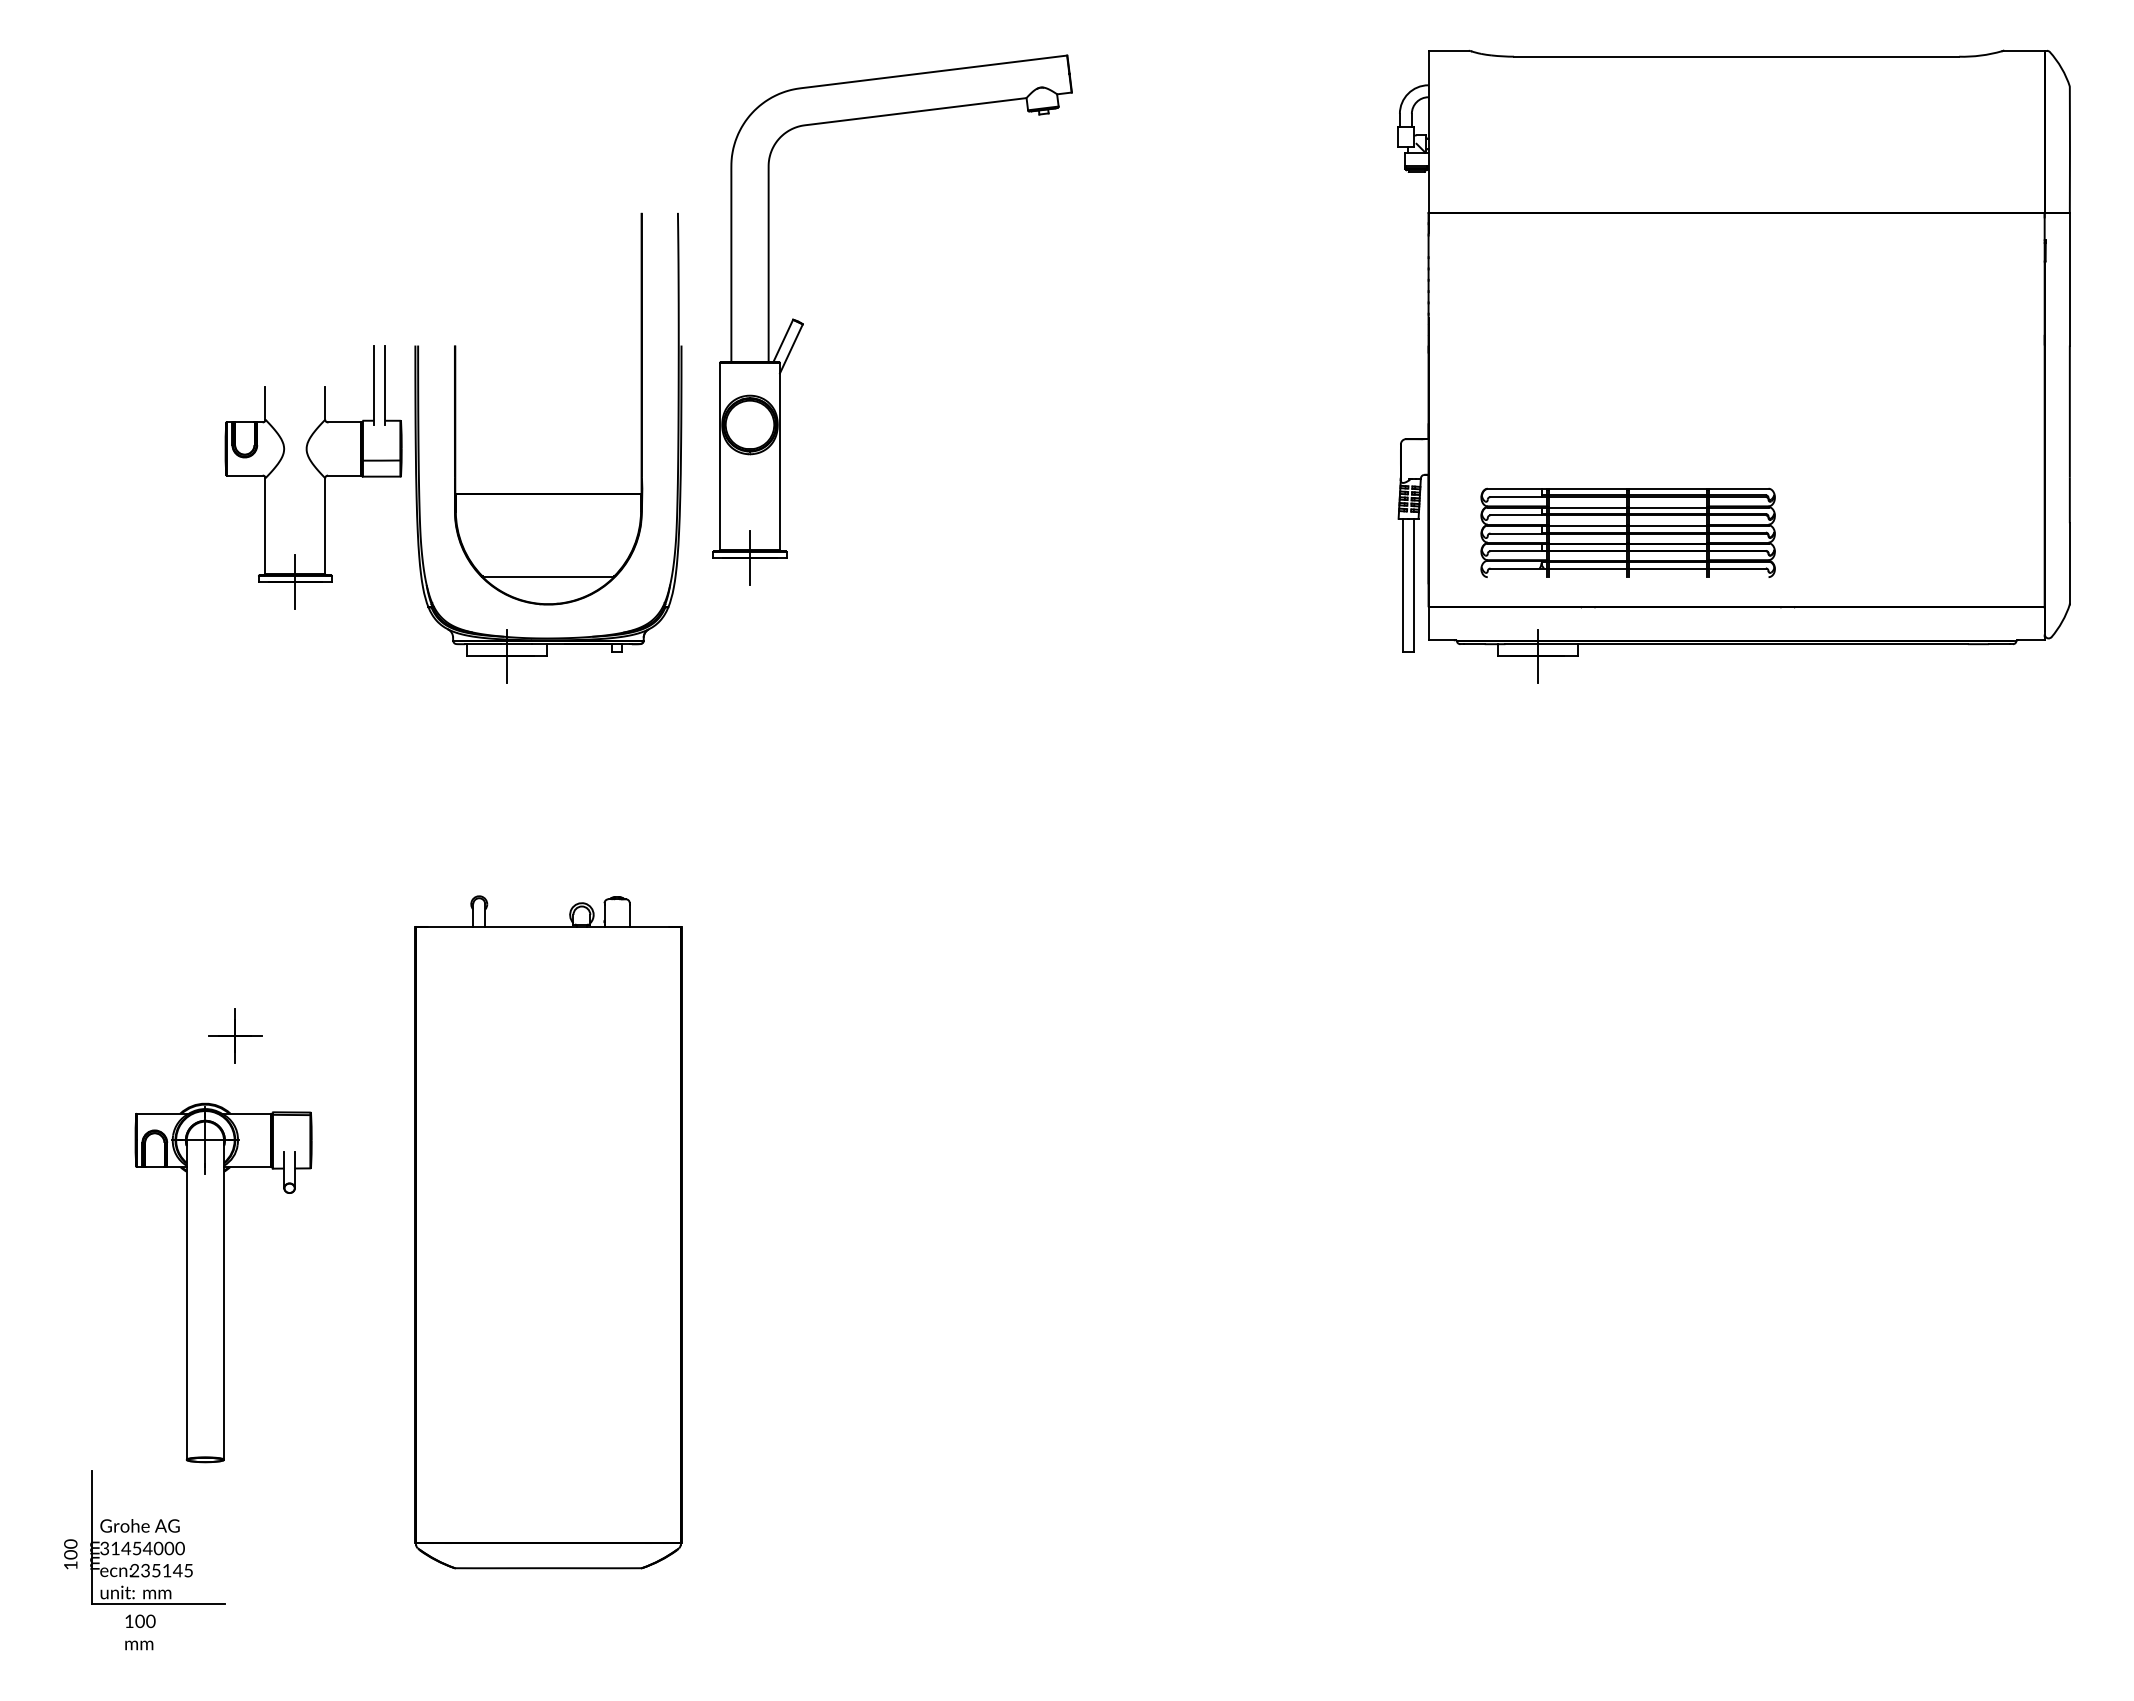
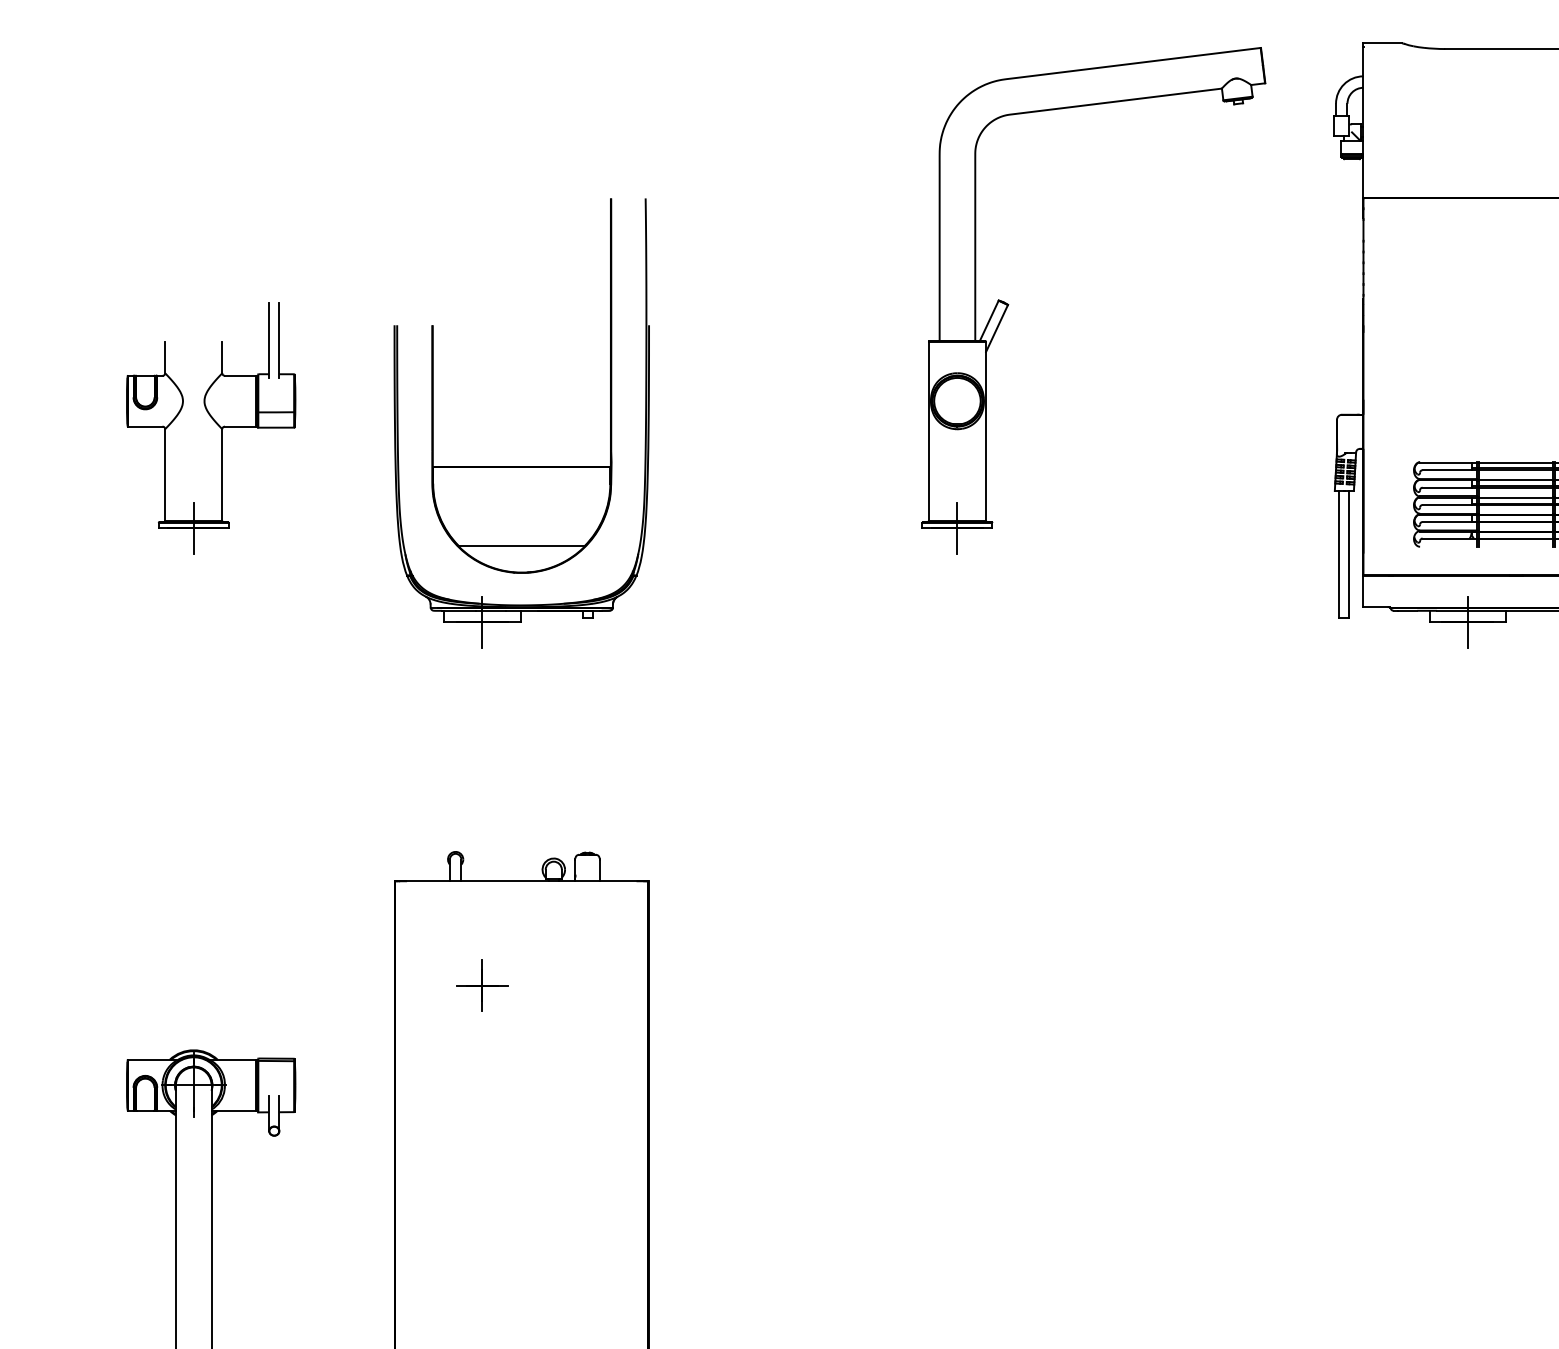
part: (803, 323) -> (1008, 304), moved
part: (318, 472) -> (215, 423), moved
part: (235, 1035) -> (482, 985), moved

